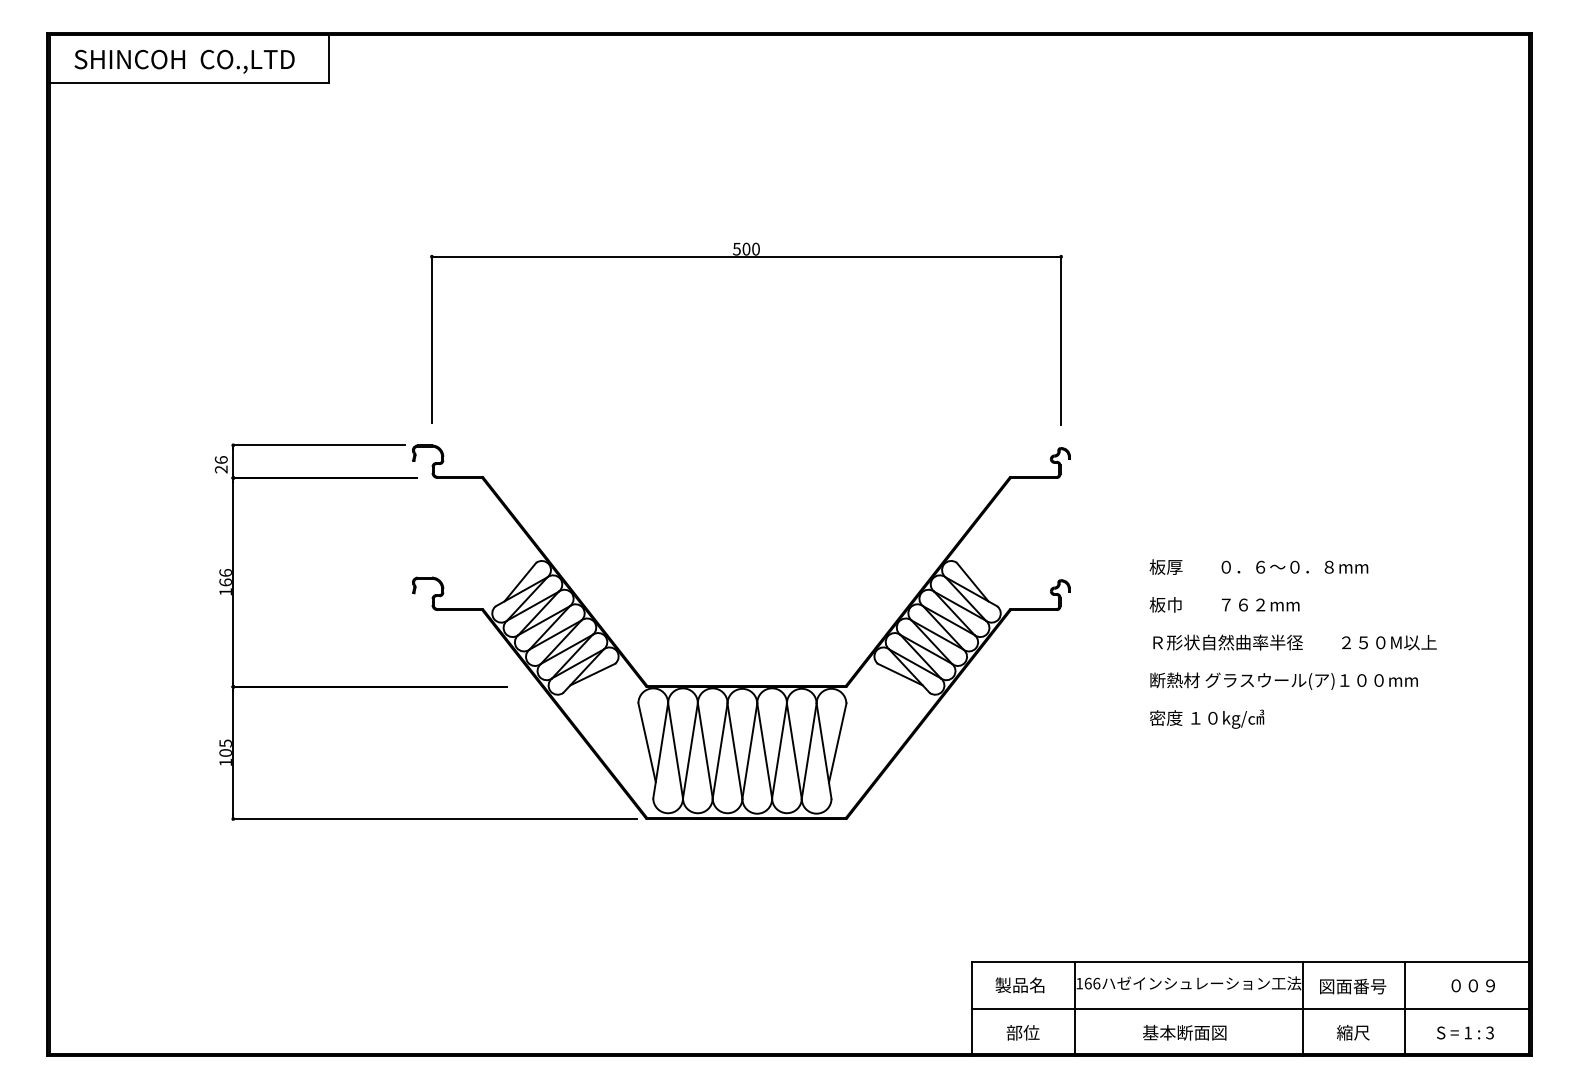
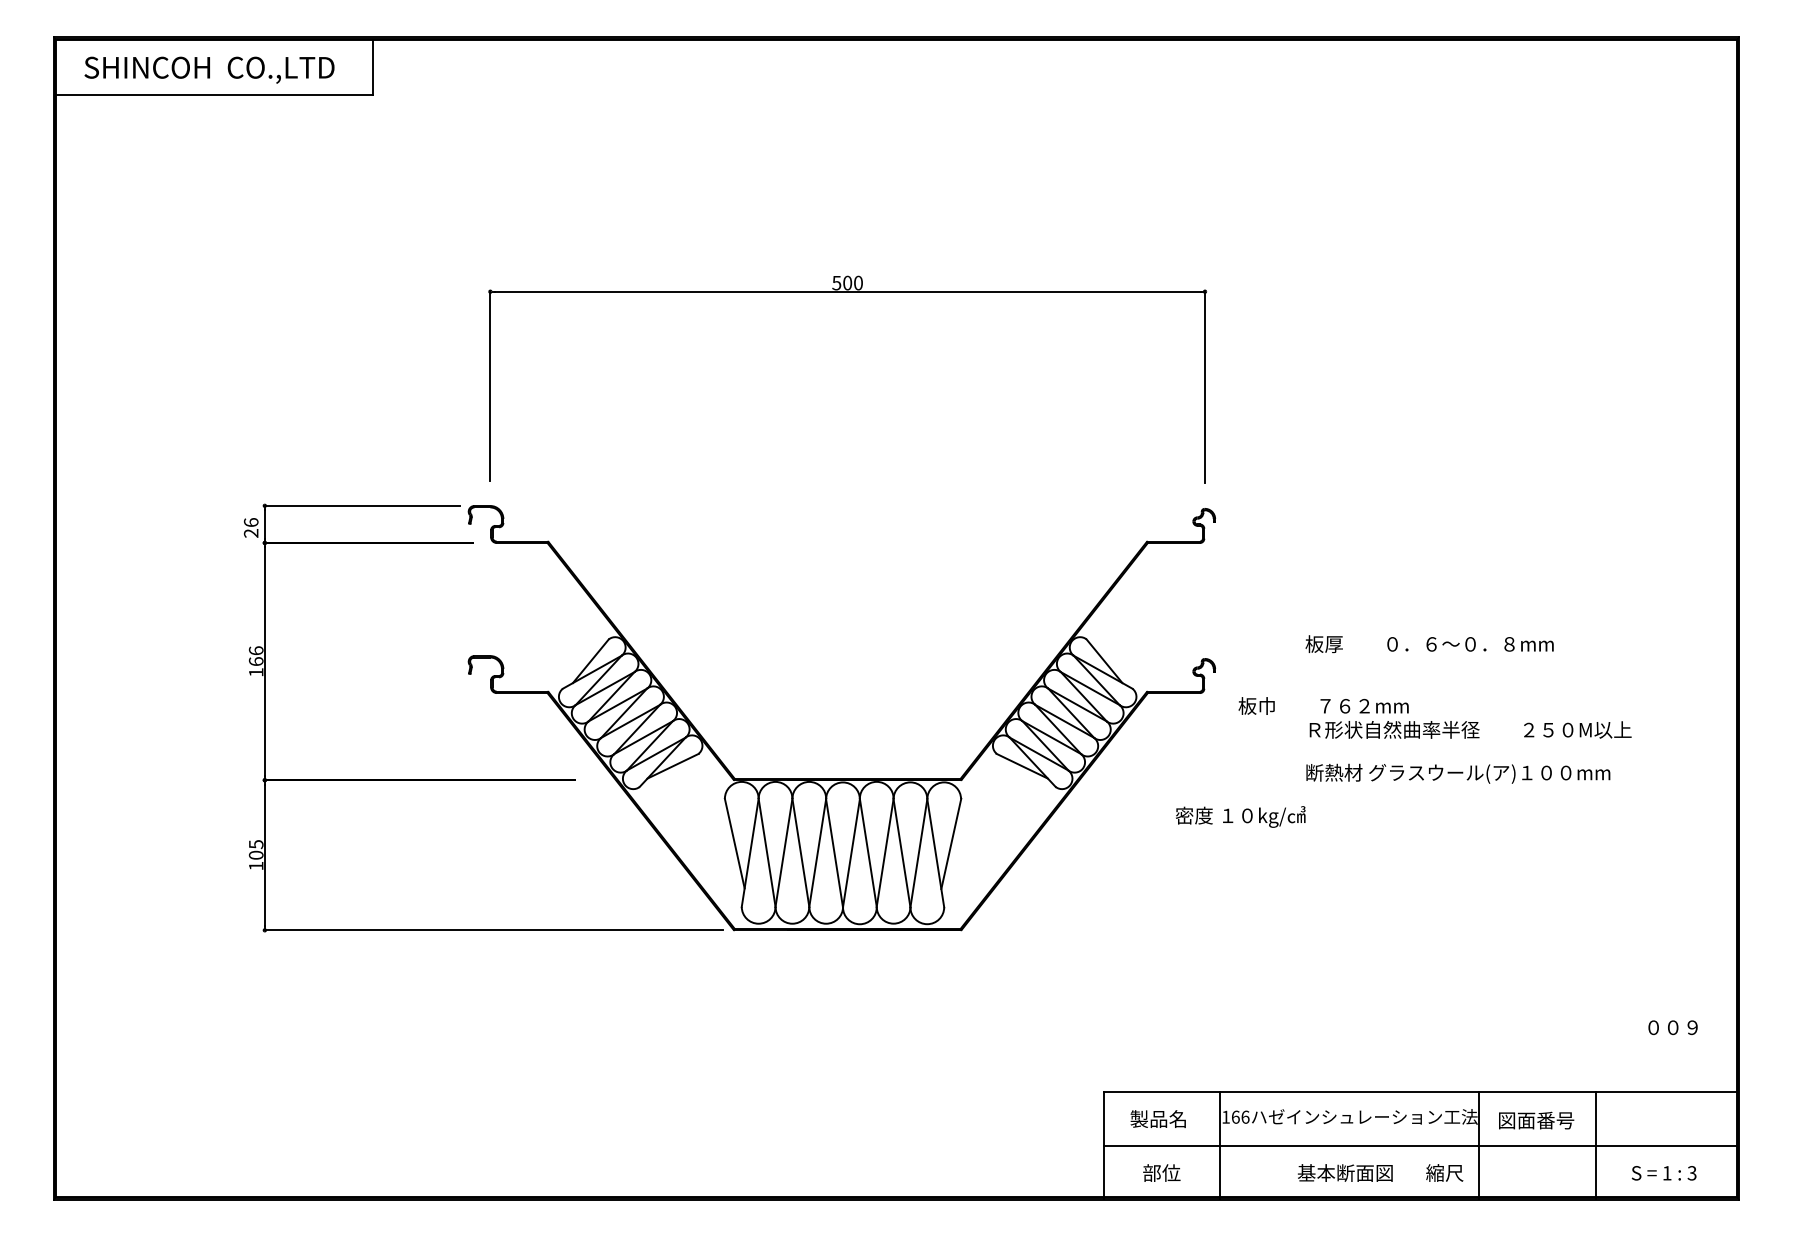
text: (1224, 604) -> (1323, 705), moved
text: (1206, 718) -> (1240, 816), moved
text: (1472, 985) -> (1672, 1027), moved
text: (1353, 1032) -> (1444, 1172), moved

